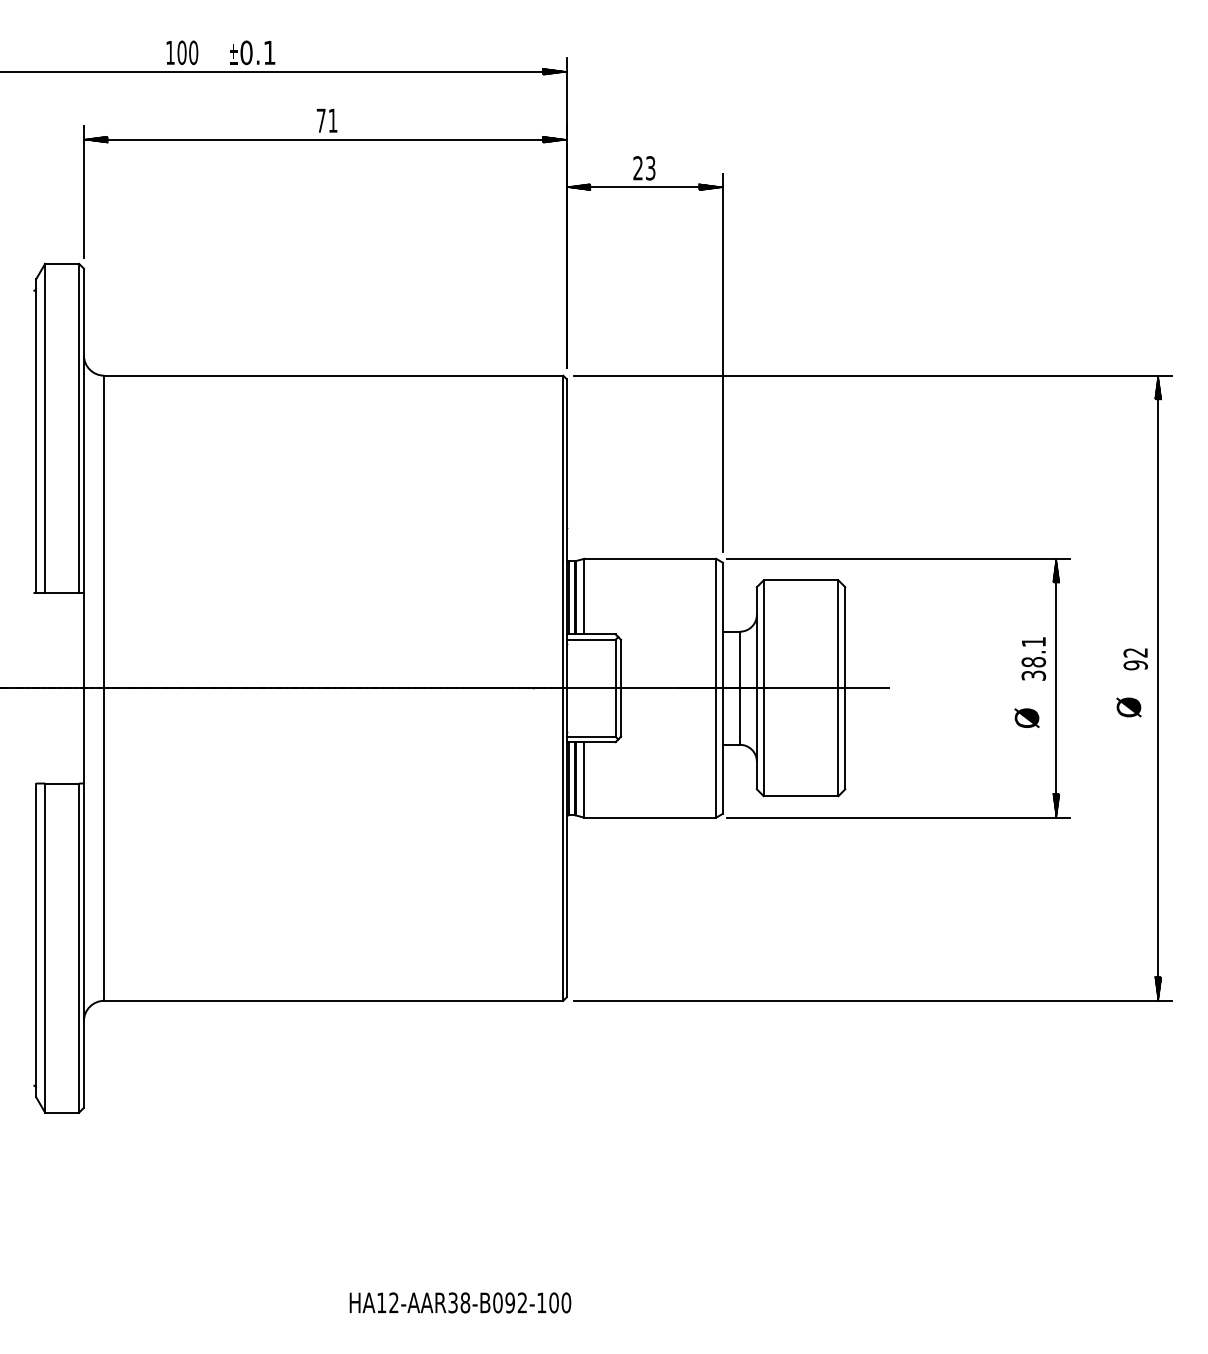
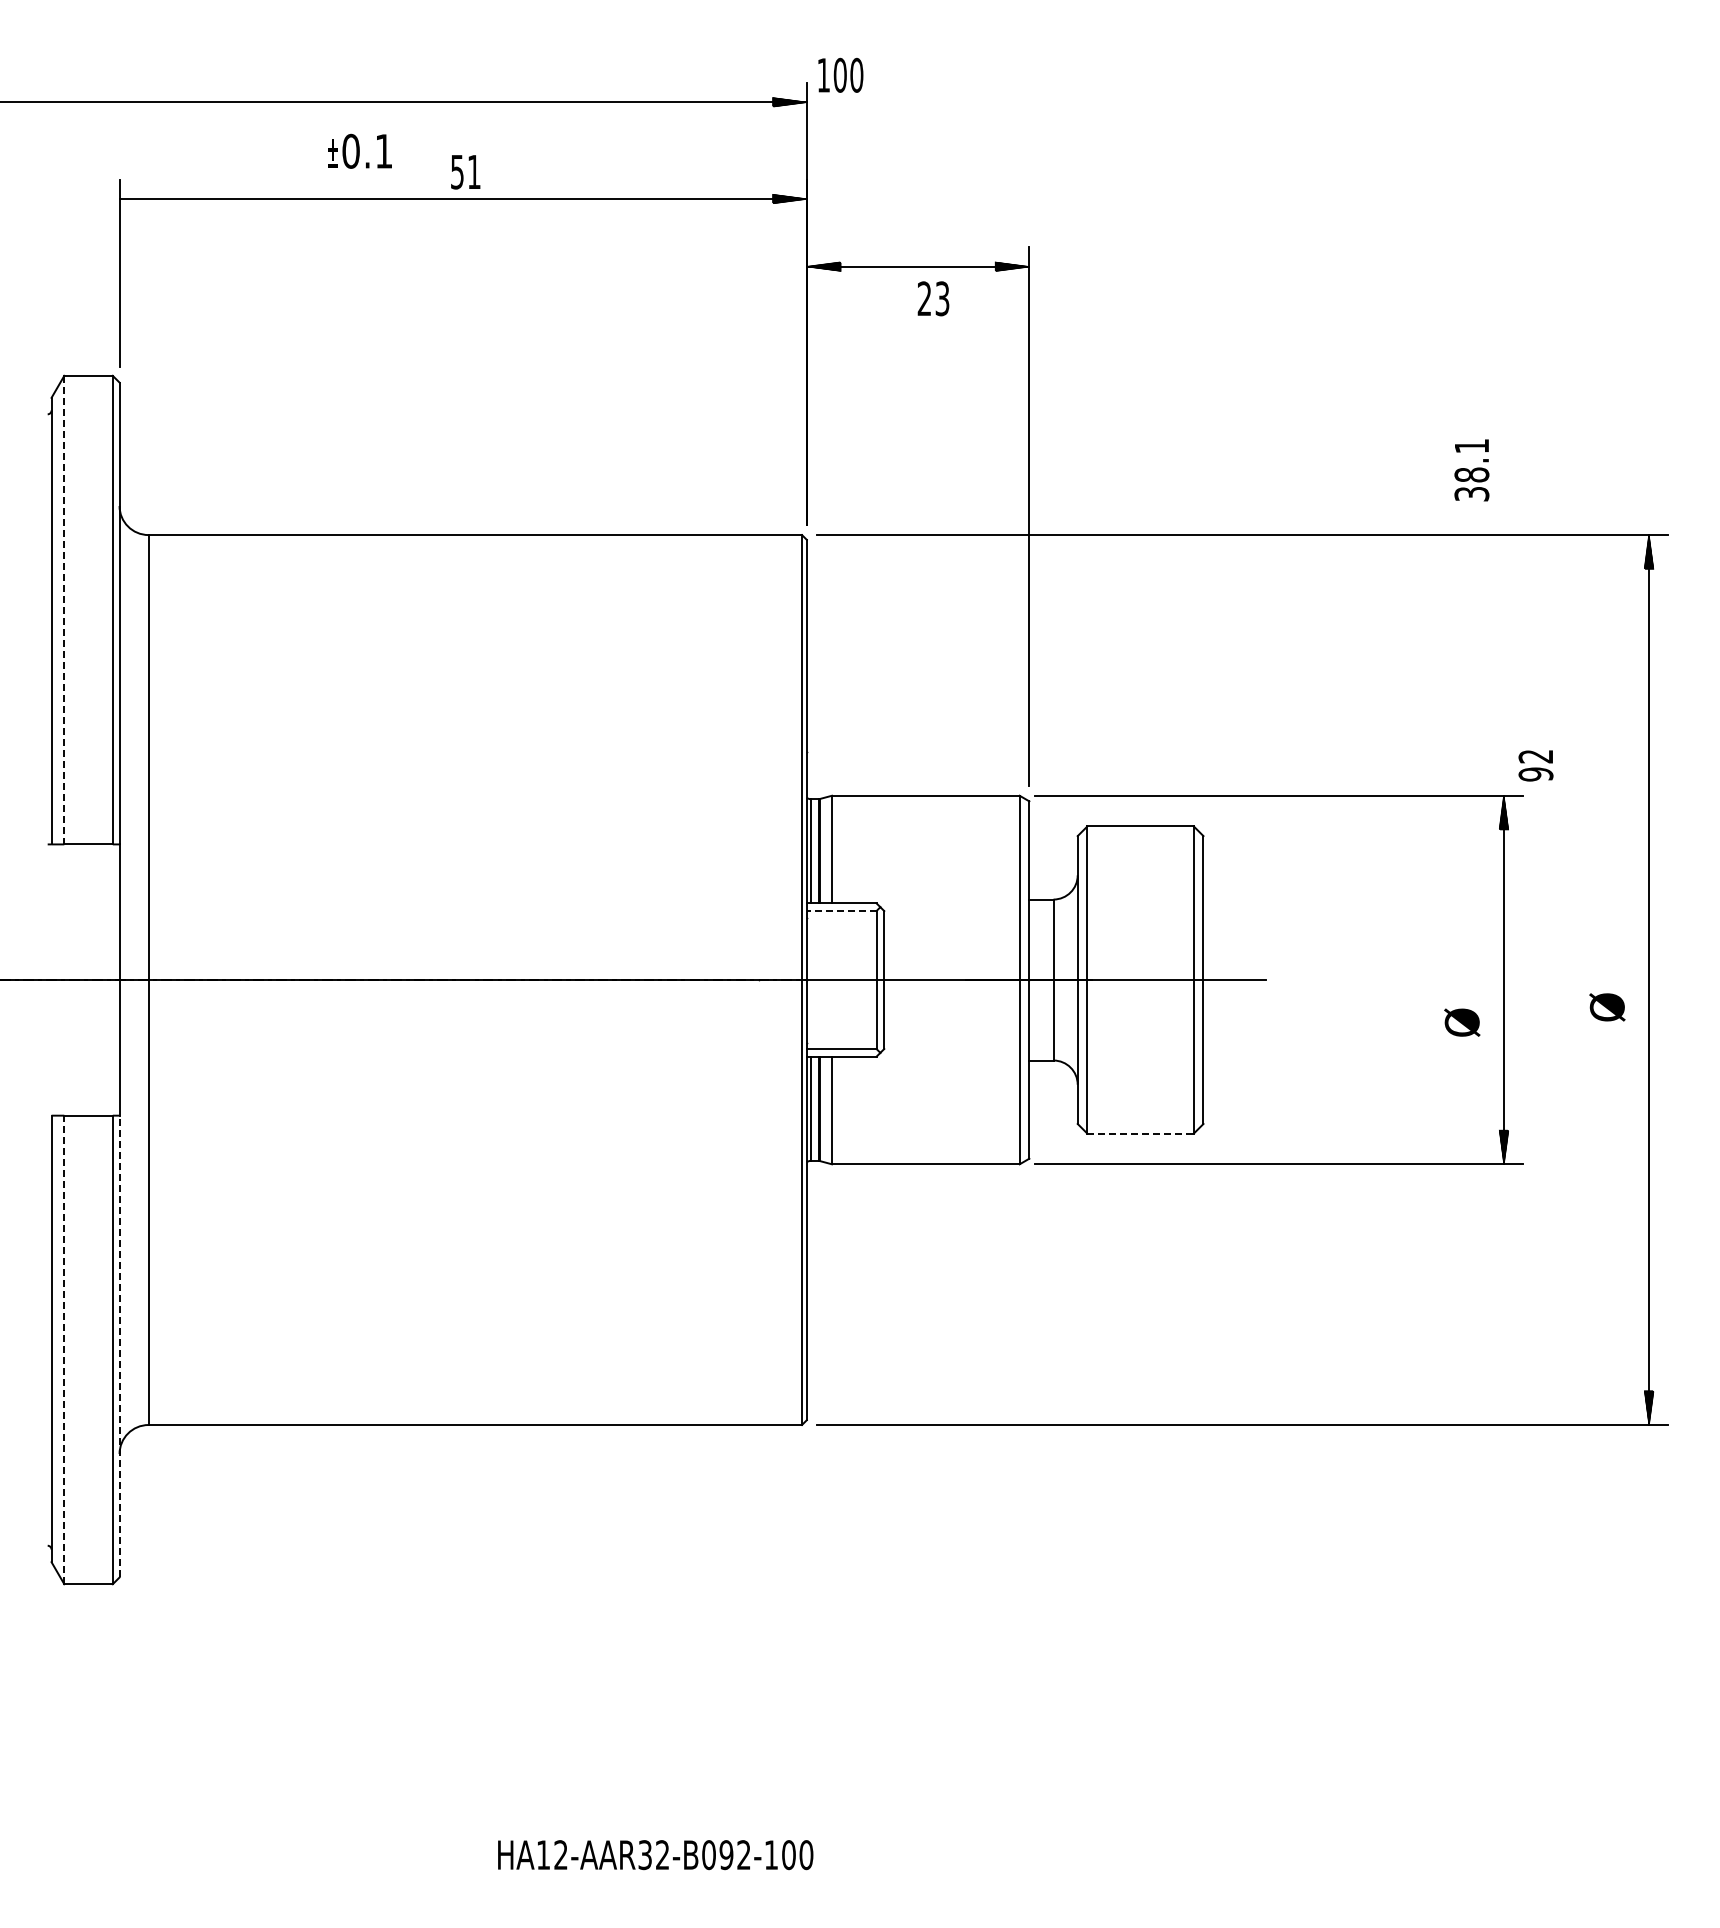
text: (182, 52) -> (840, 74), moved
text: (252, 52) -> (359, 150), moved
text: (321, 121) -> (457, 172), 71 -> 51
hatch: (95, 139) -> (136, 198), removed
text: (644, 168) -> (933, 298), moved
line: (45, 428) -> (64, 610), solid -> dashed
line: (591, 640) -> (841, 911), solid -> dashed
text: (1033, 659) -> (1471, 470), moved
text: (1135, 659) -> (1535, 765), moved
line: (801, 796) -> (1141, 1133), solid -> dashed
line: (83, 945) -> (119, 1346), solid -> dashed
line: (45, 947) -> (64, 1349), solid -> dashed
text: (465, 1303) -> (662, 1855), HA12-AAR38-B092-100 -> HA12-AAR32-B092-100

